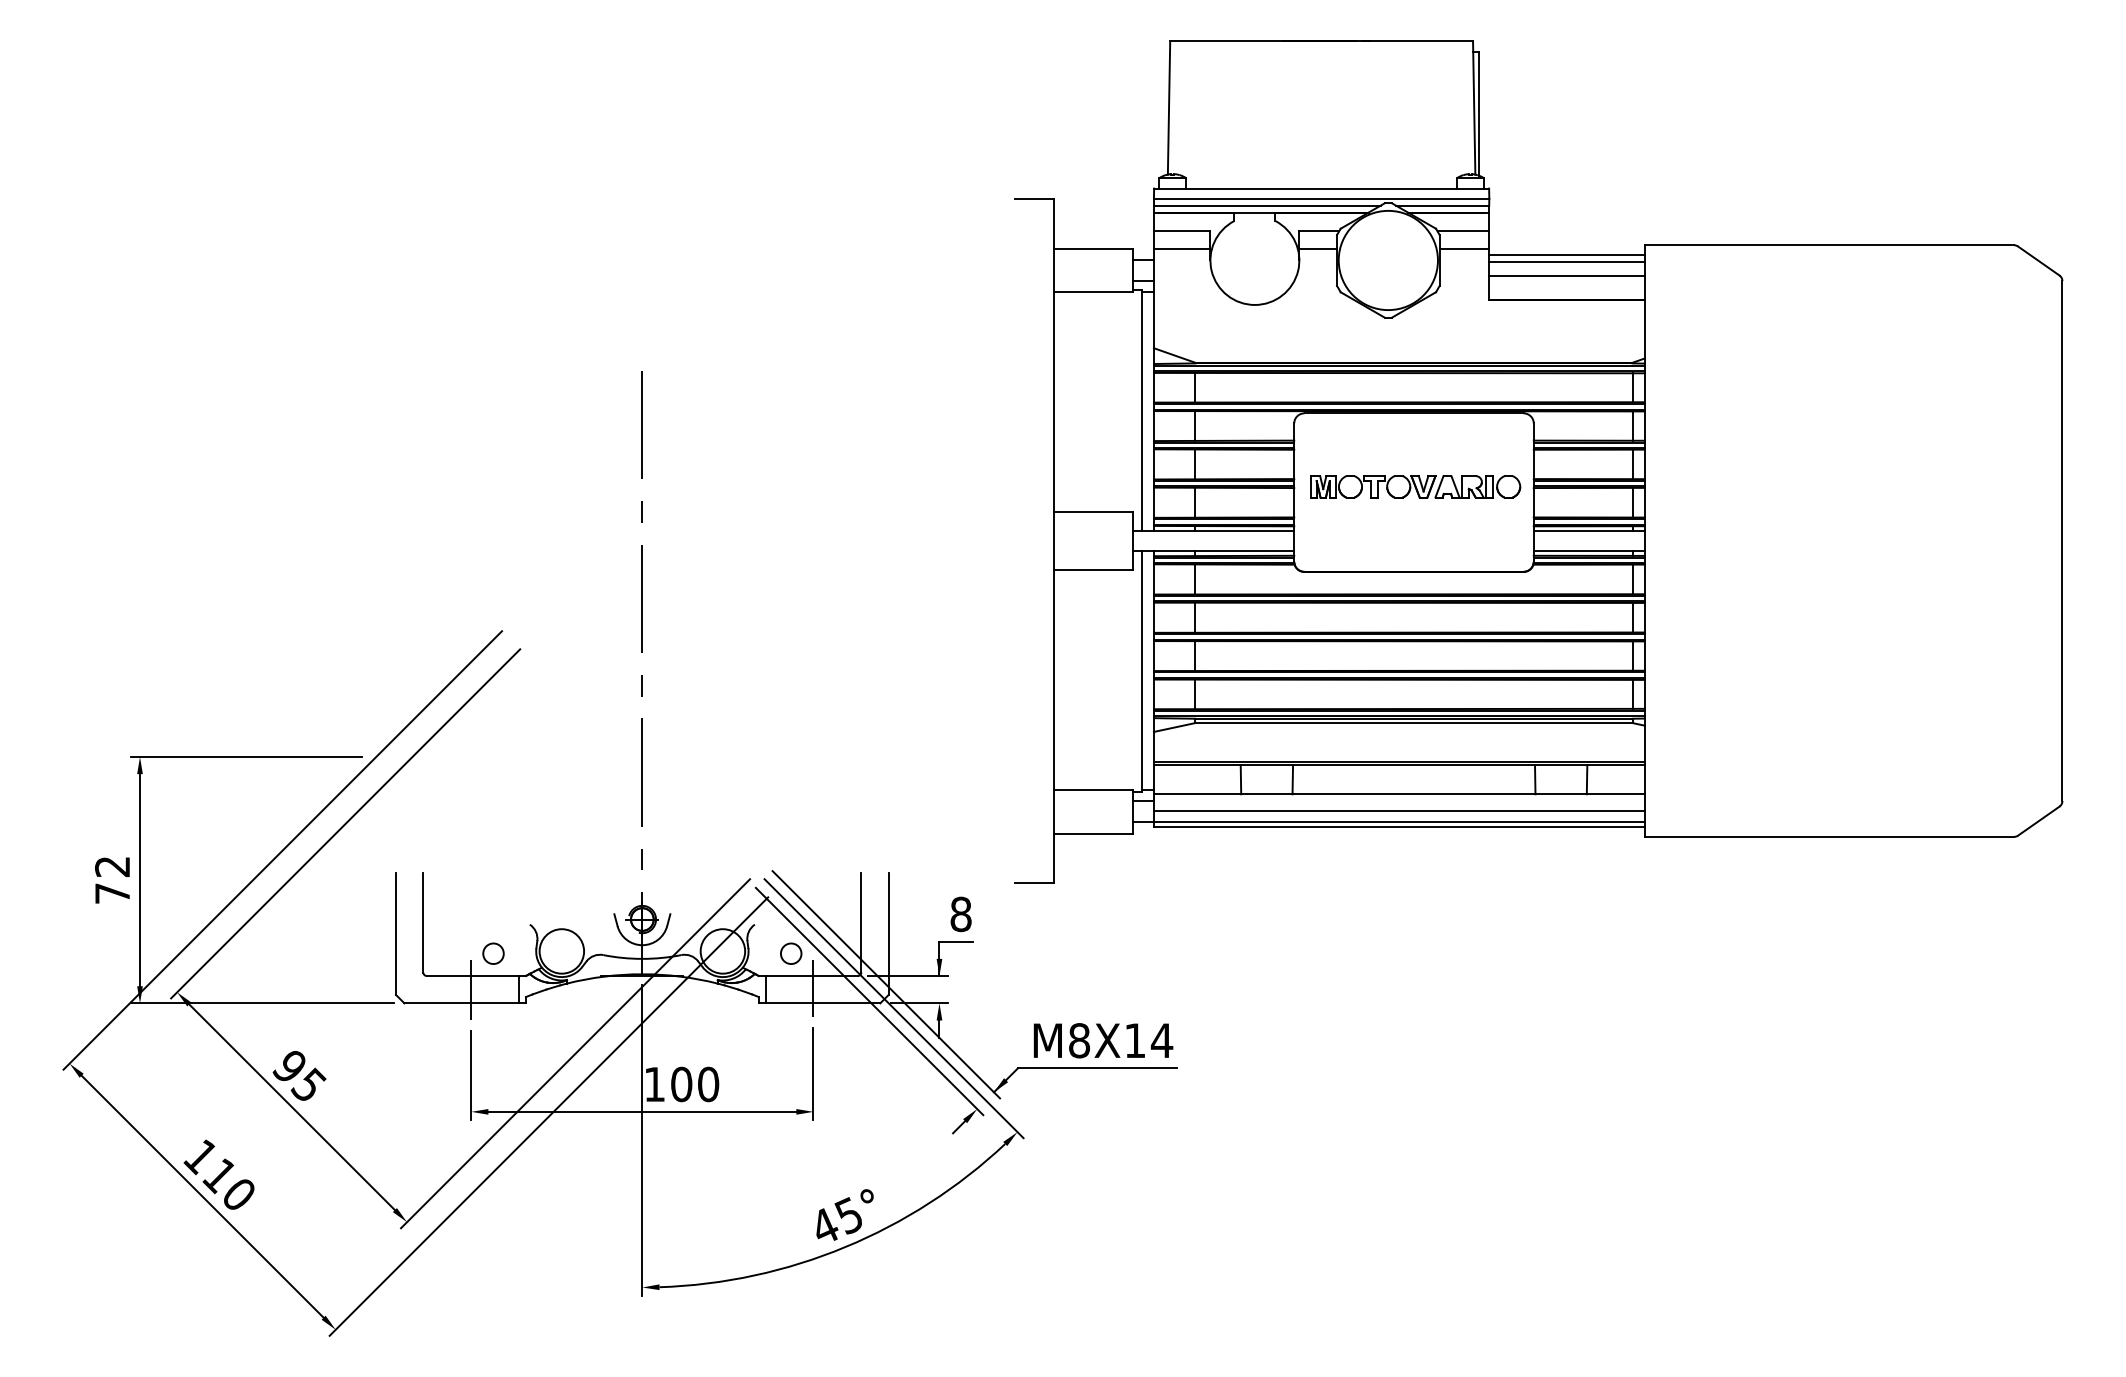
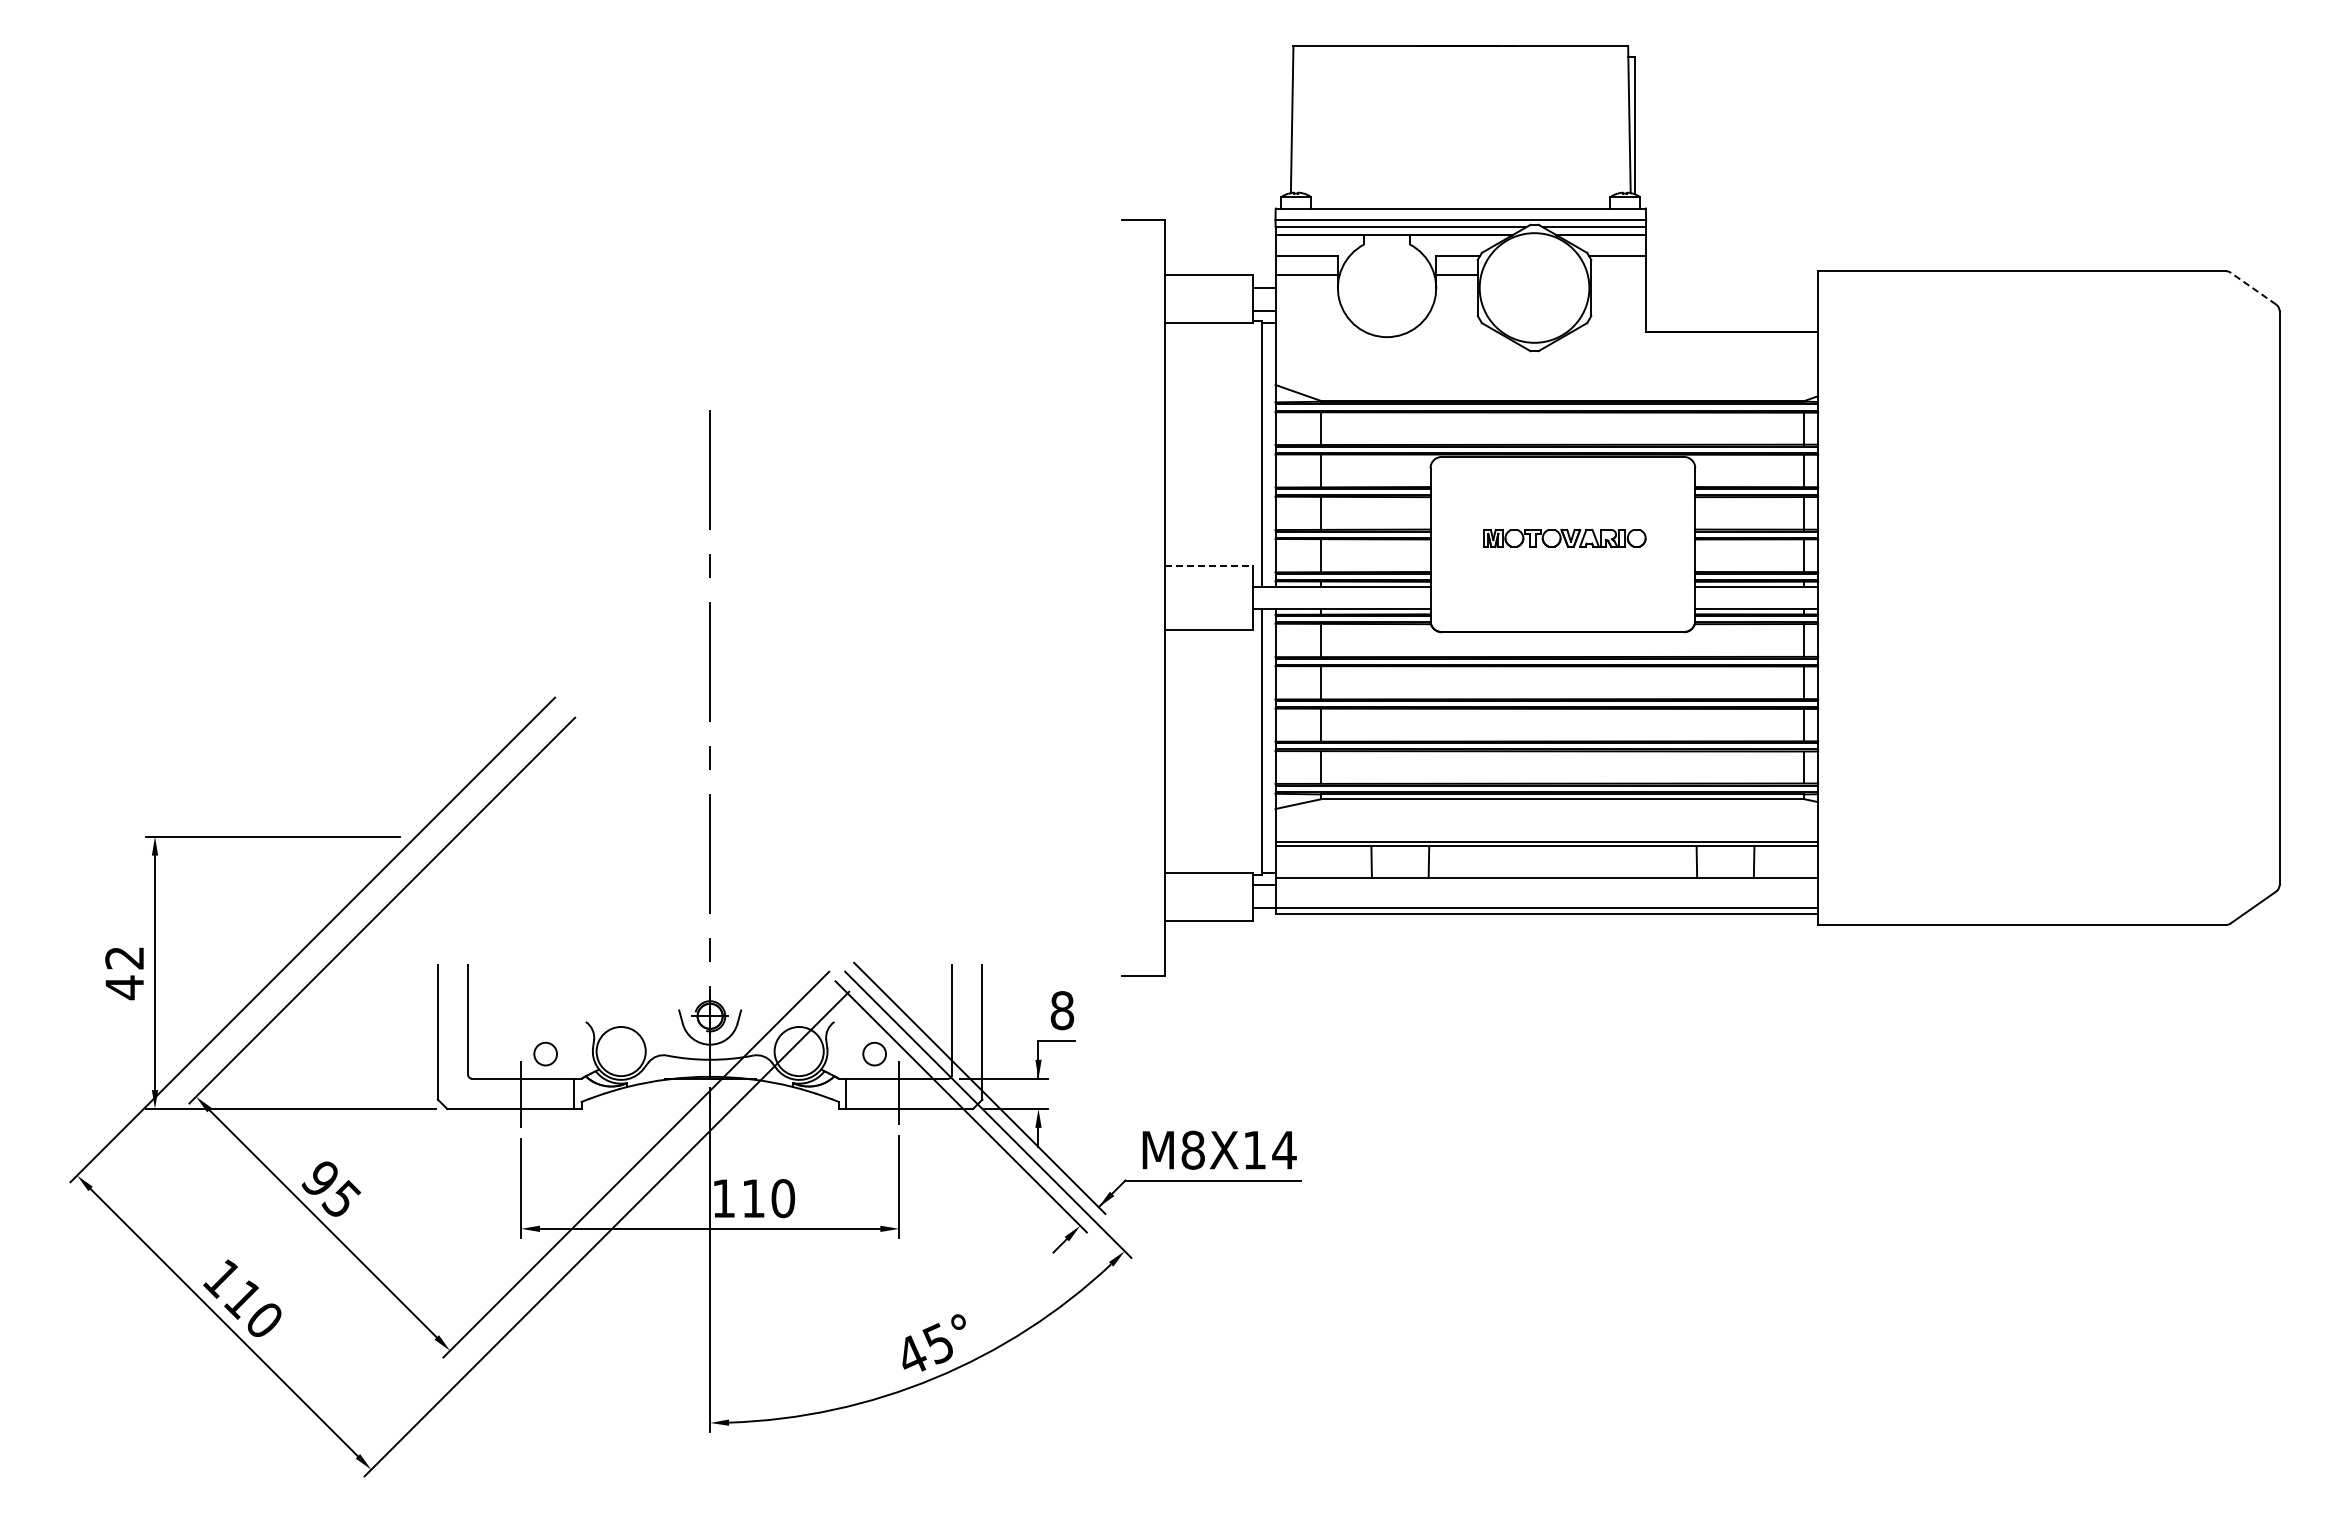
line: (1464, 249) -> (1618, 275), removed
line: (1567, 255) -> (1732, 282), removed
line: (2038, 260) -> (2253, 288), solid -> dashed
line: (1567, 261) -> (1732, 289), removed
line: (1567, 276) -> (1732, 305), removed
part: (1415, 487) -> (1564, 538), size x0.7
line: (1094, 512) -> (1209, 566), solid -> dashed
line: (1399, 811) -> (1546, 896), removed
text: (112, 893) -> (124, 987), 72 -> 42
text: (681, 1084) -> (753, 1198), 100 -> 110

